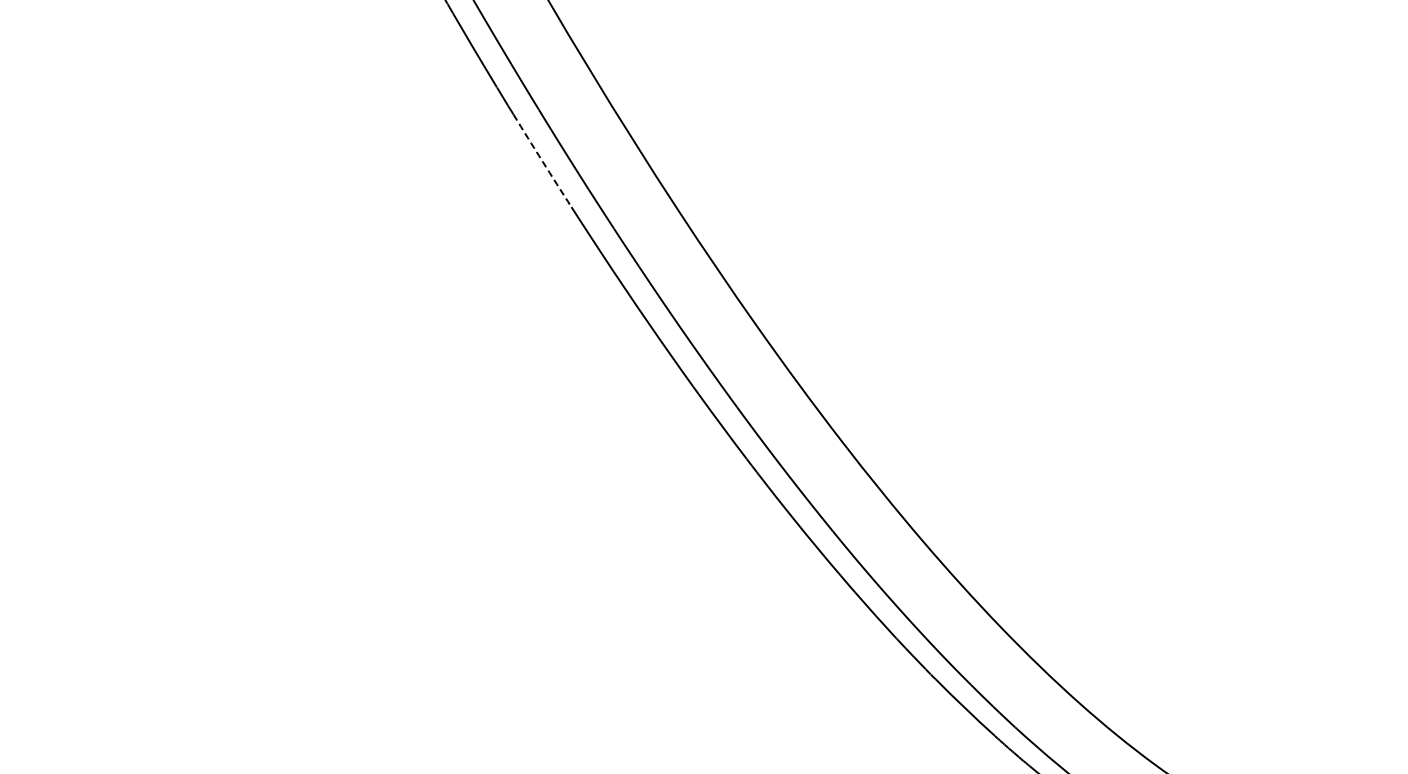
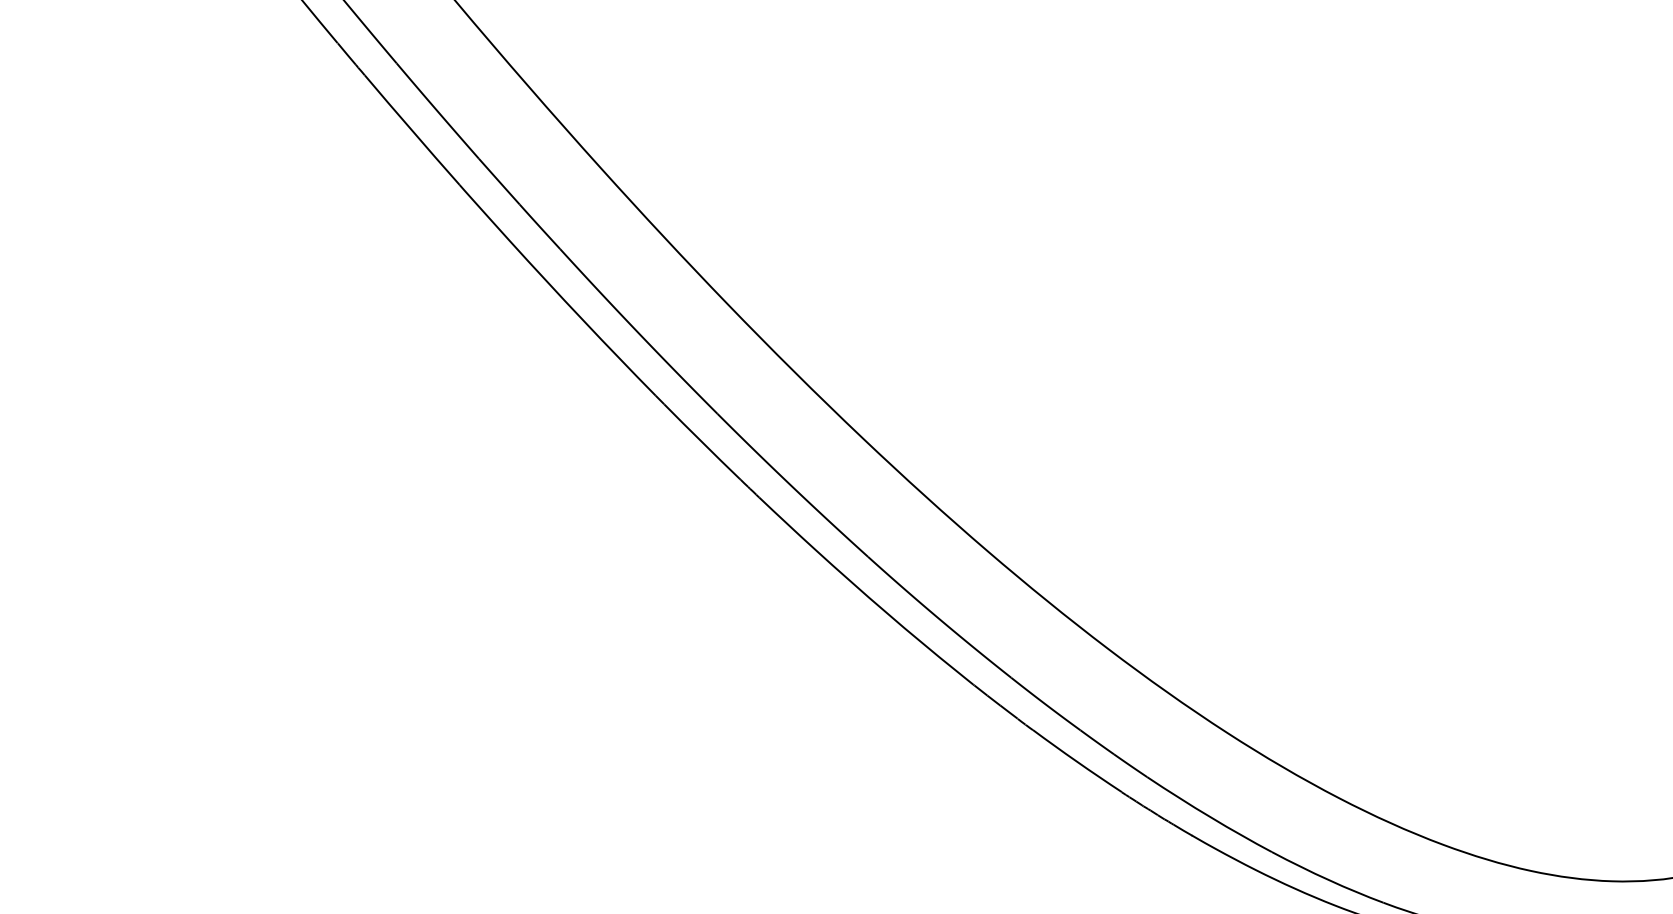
arc: (542, 161) -> (412, 131), dashed -> solid

